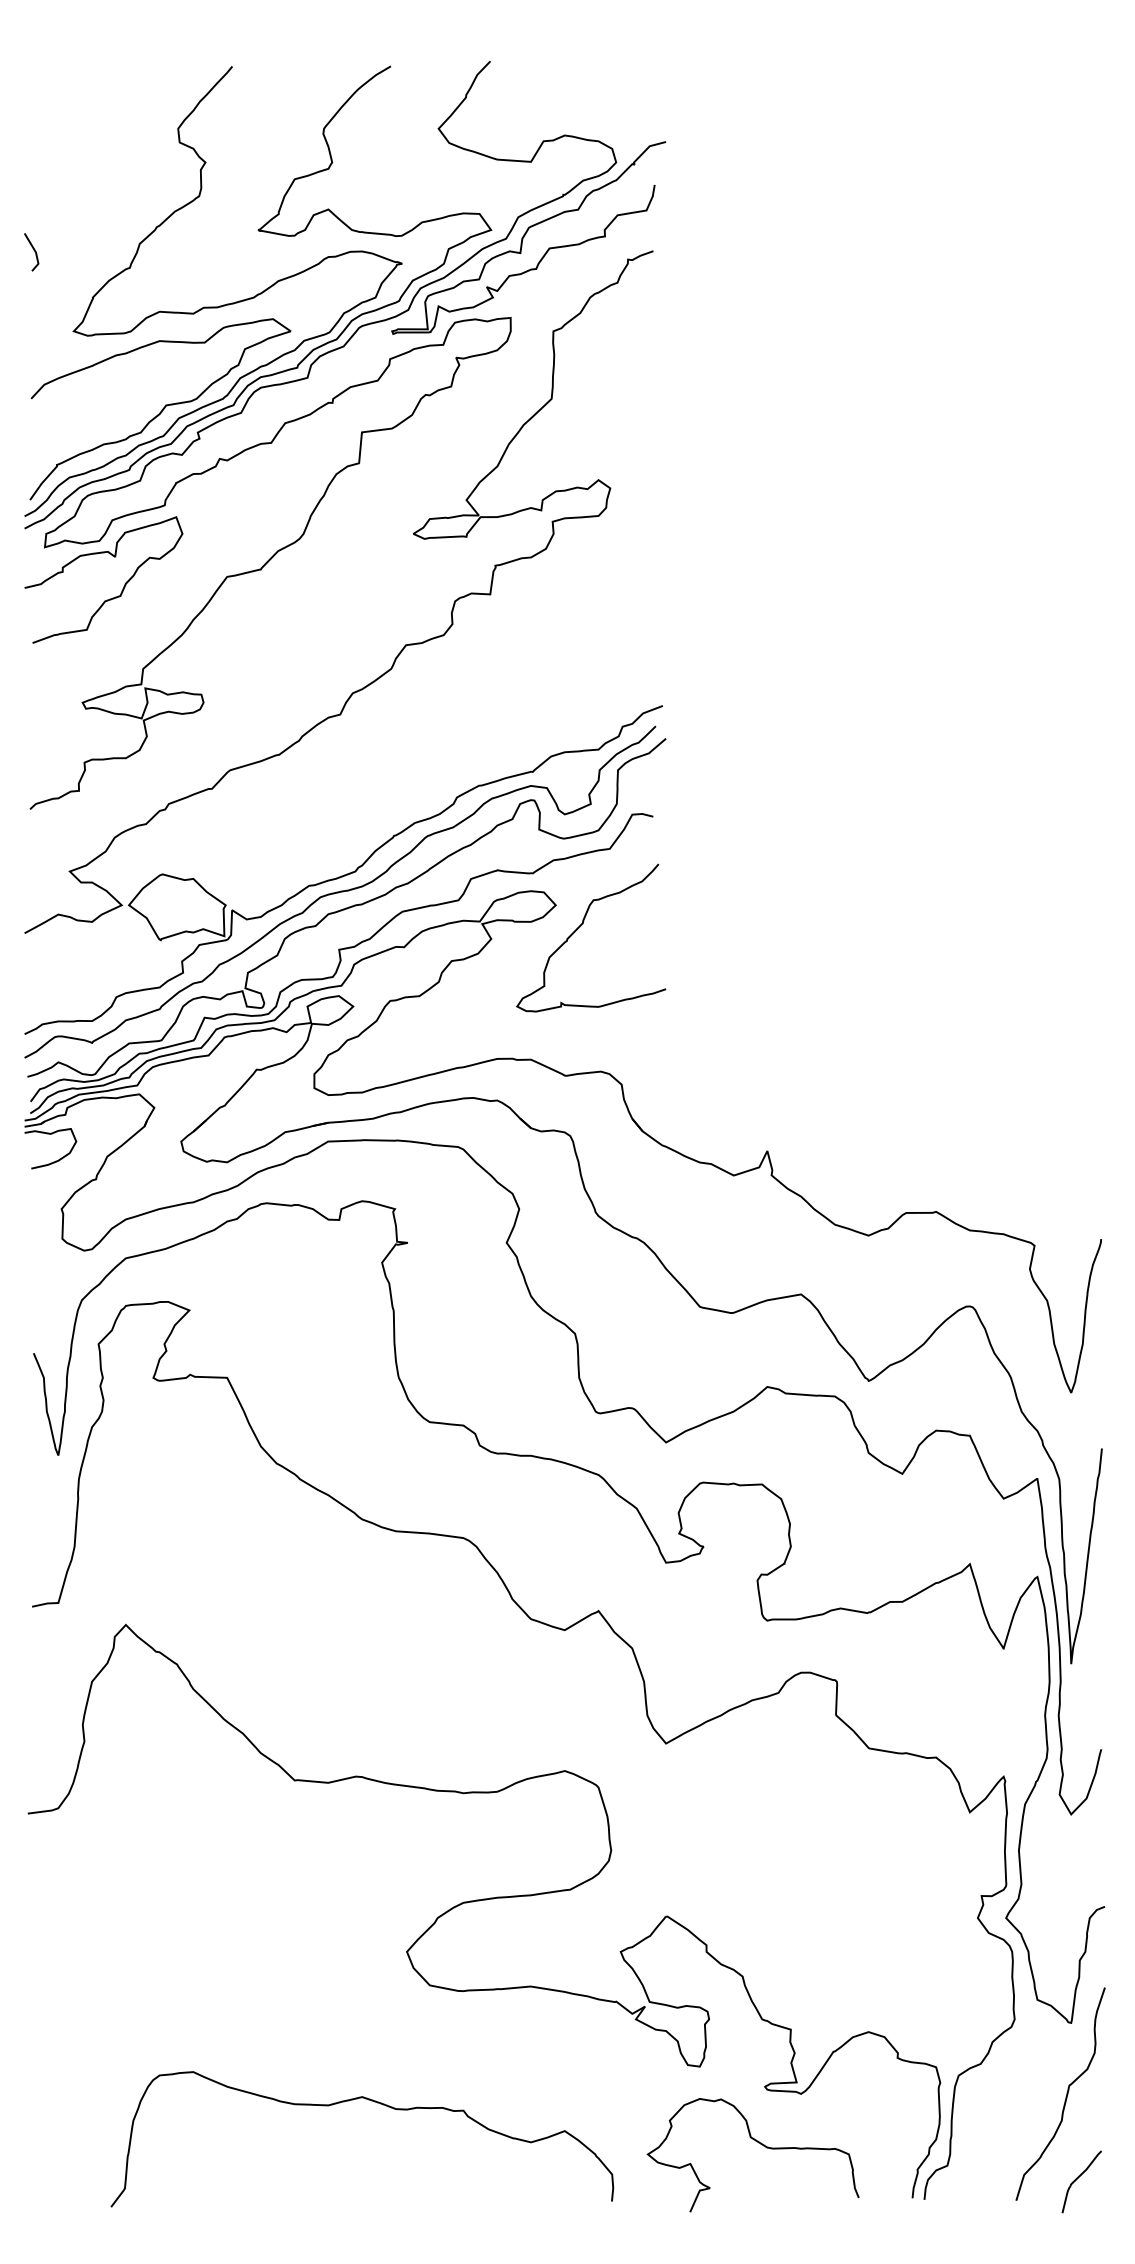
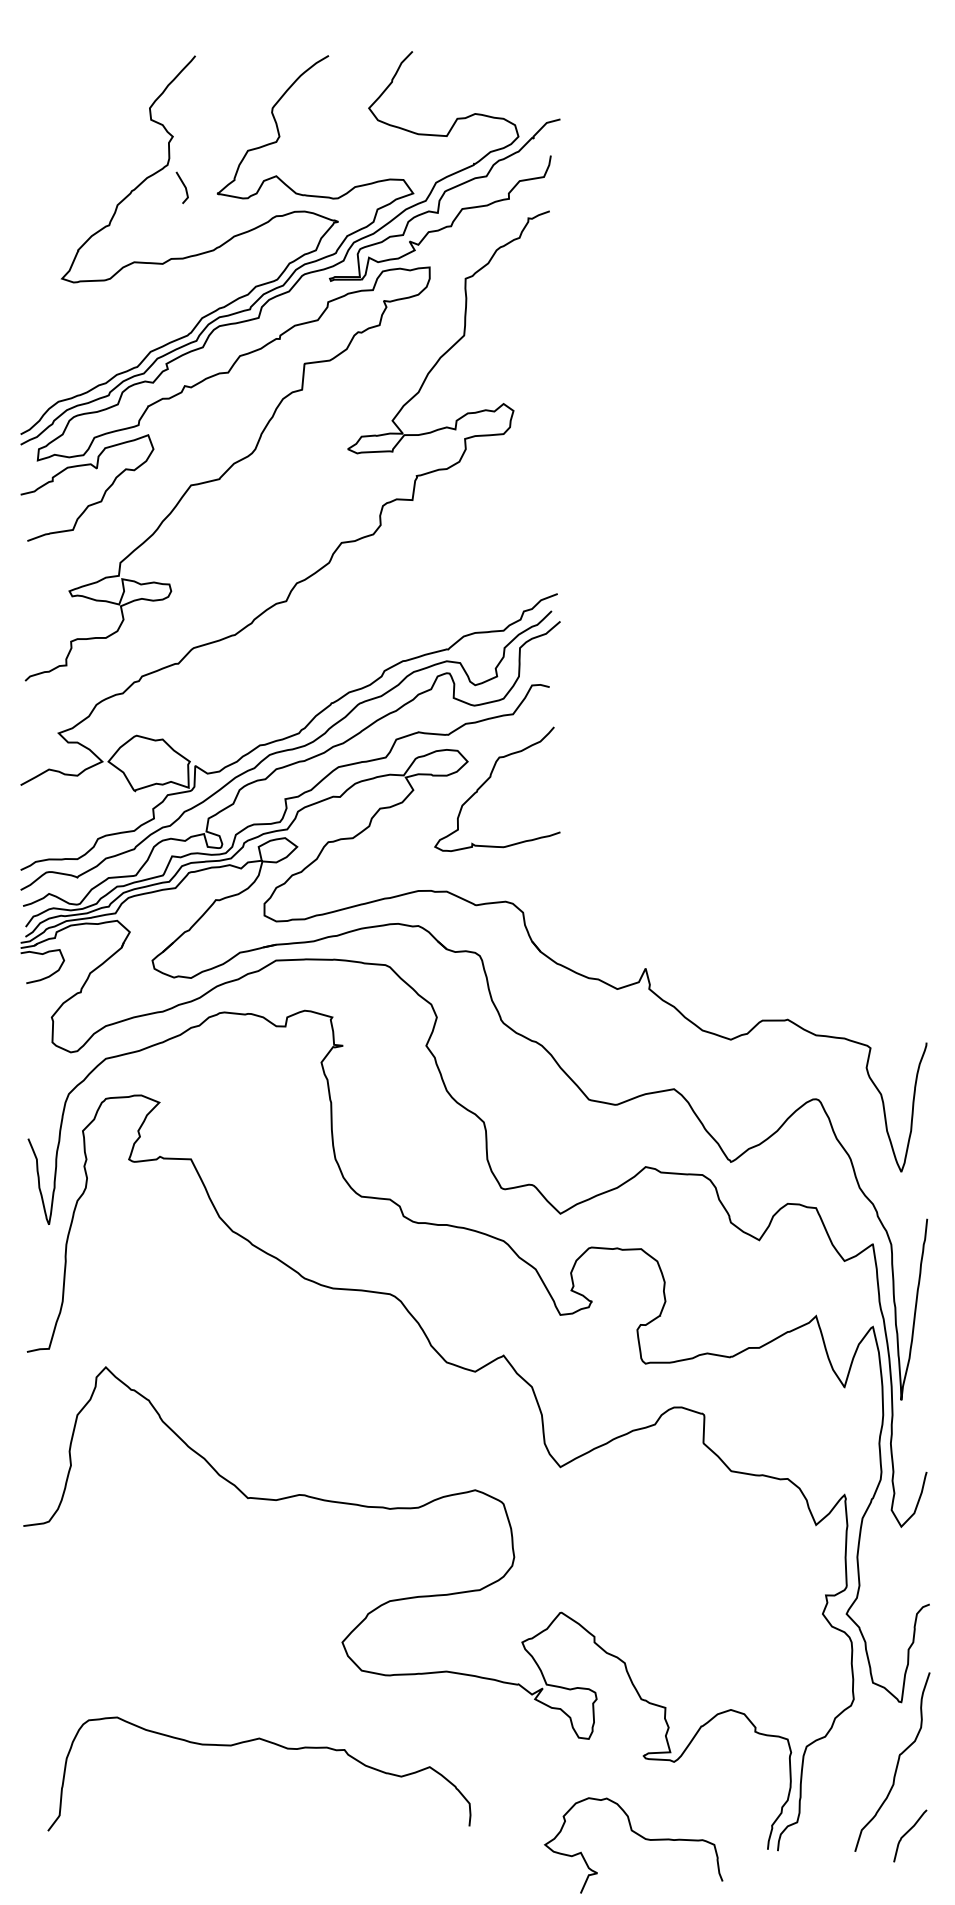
line: (33, 250) -> (183, 186), moved
curve: (161, 410) -> (135, 345), removed
curve: (374, 2102) -> (269, 1743), moved
curve: (758, 2143) -> (638, 1835), moved

